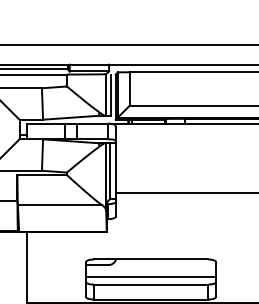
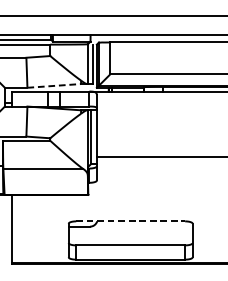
line: (71, 117) -> (54, 85), solid -> dashed
line: (151, 259) -> (131, 221), solid -> dashed
line: (150, 276) -> (130, 237), removed

